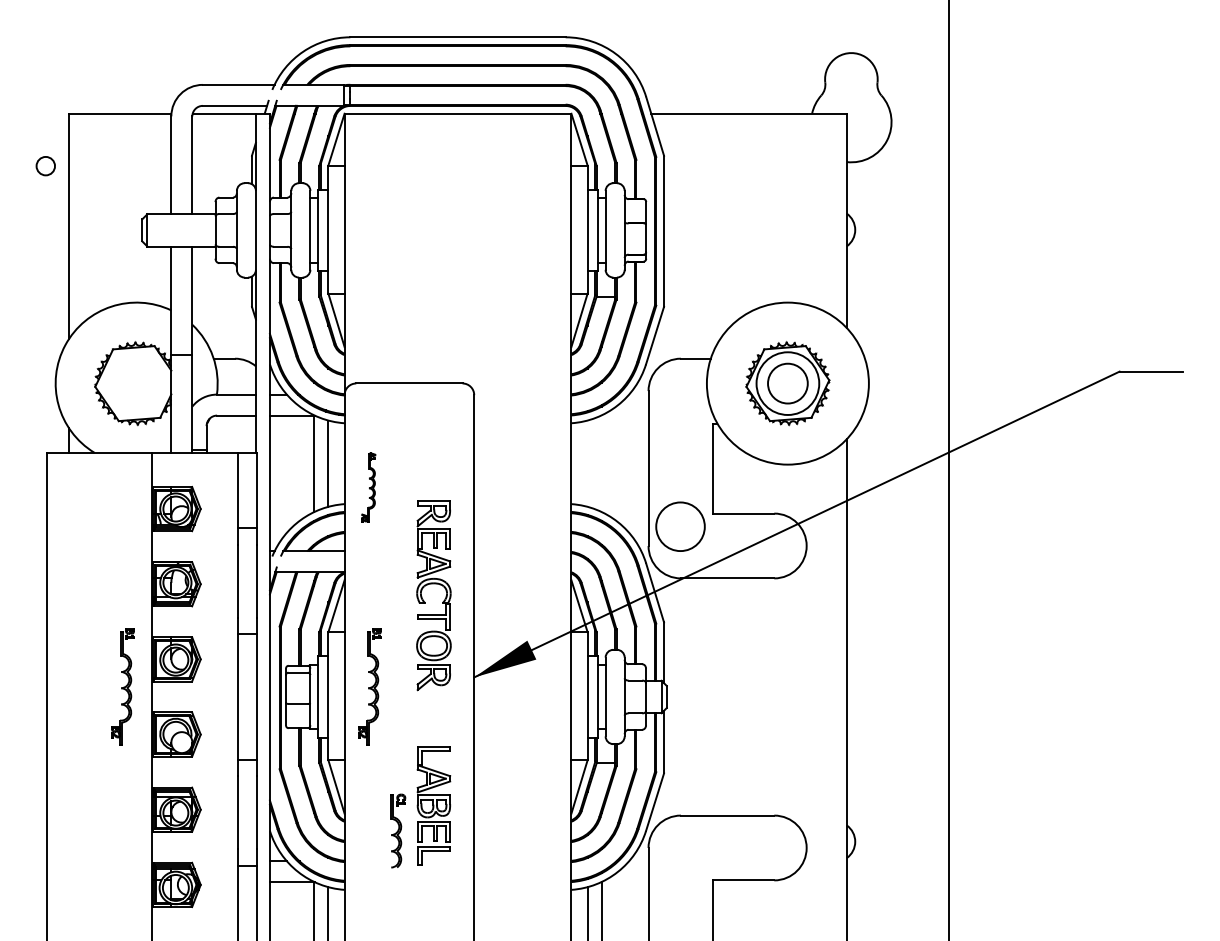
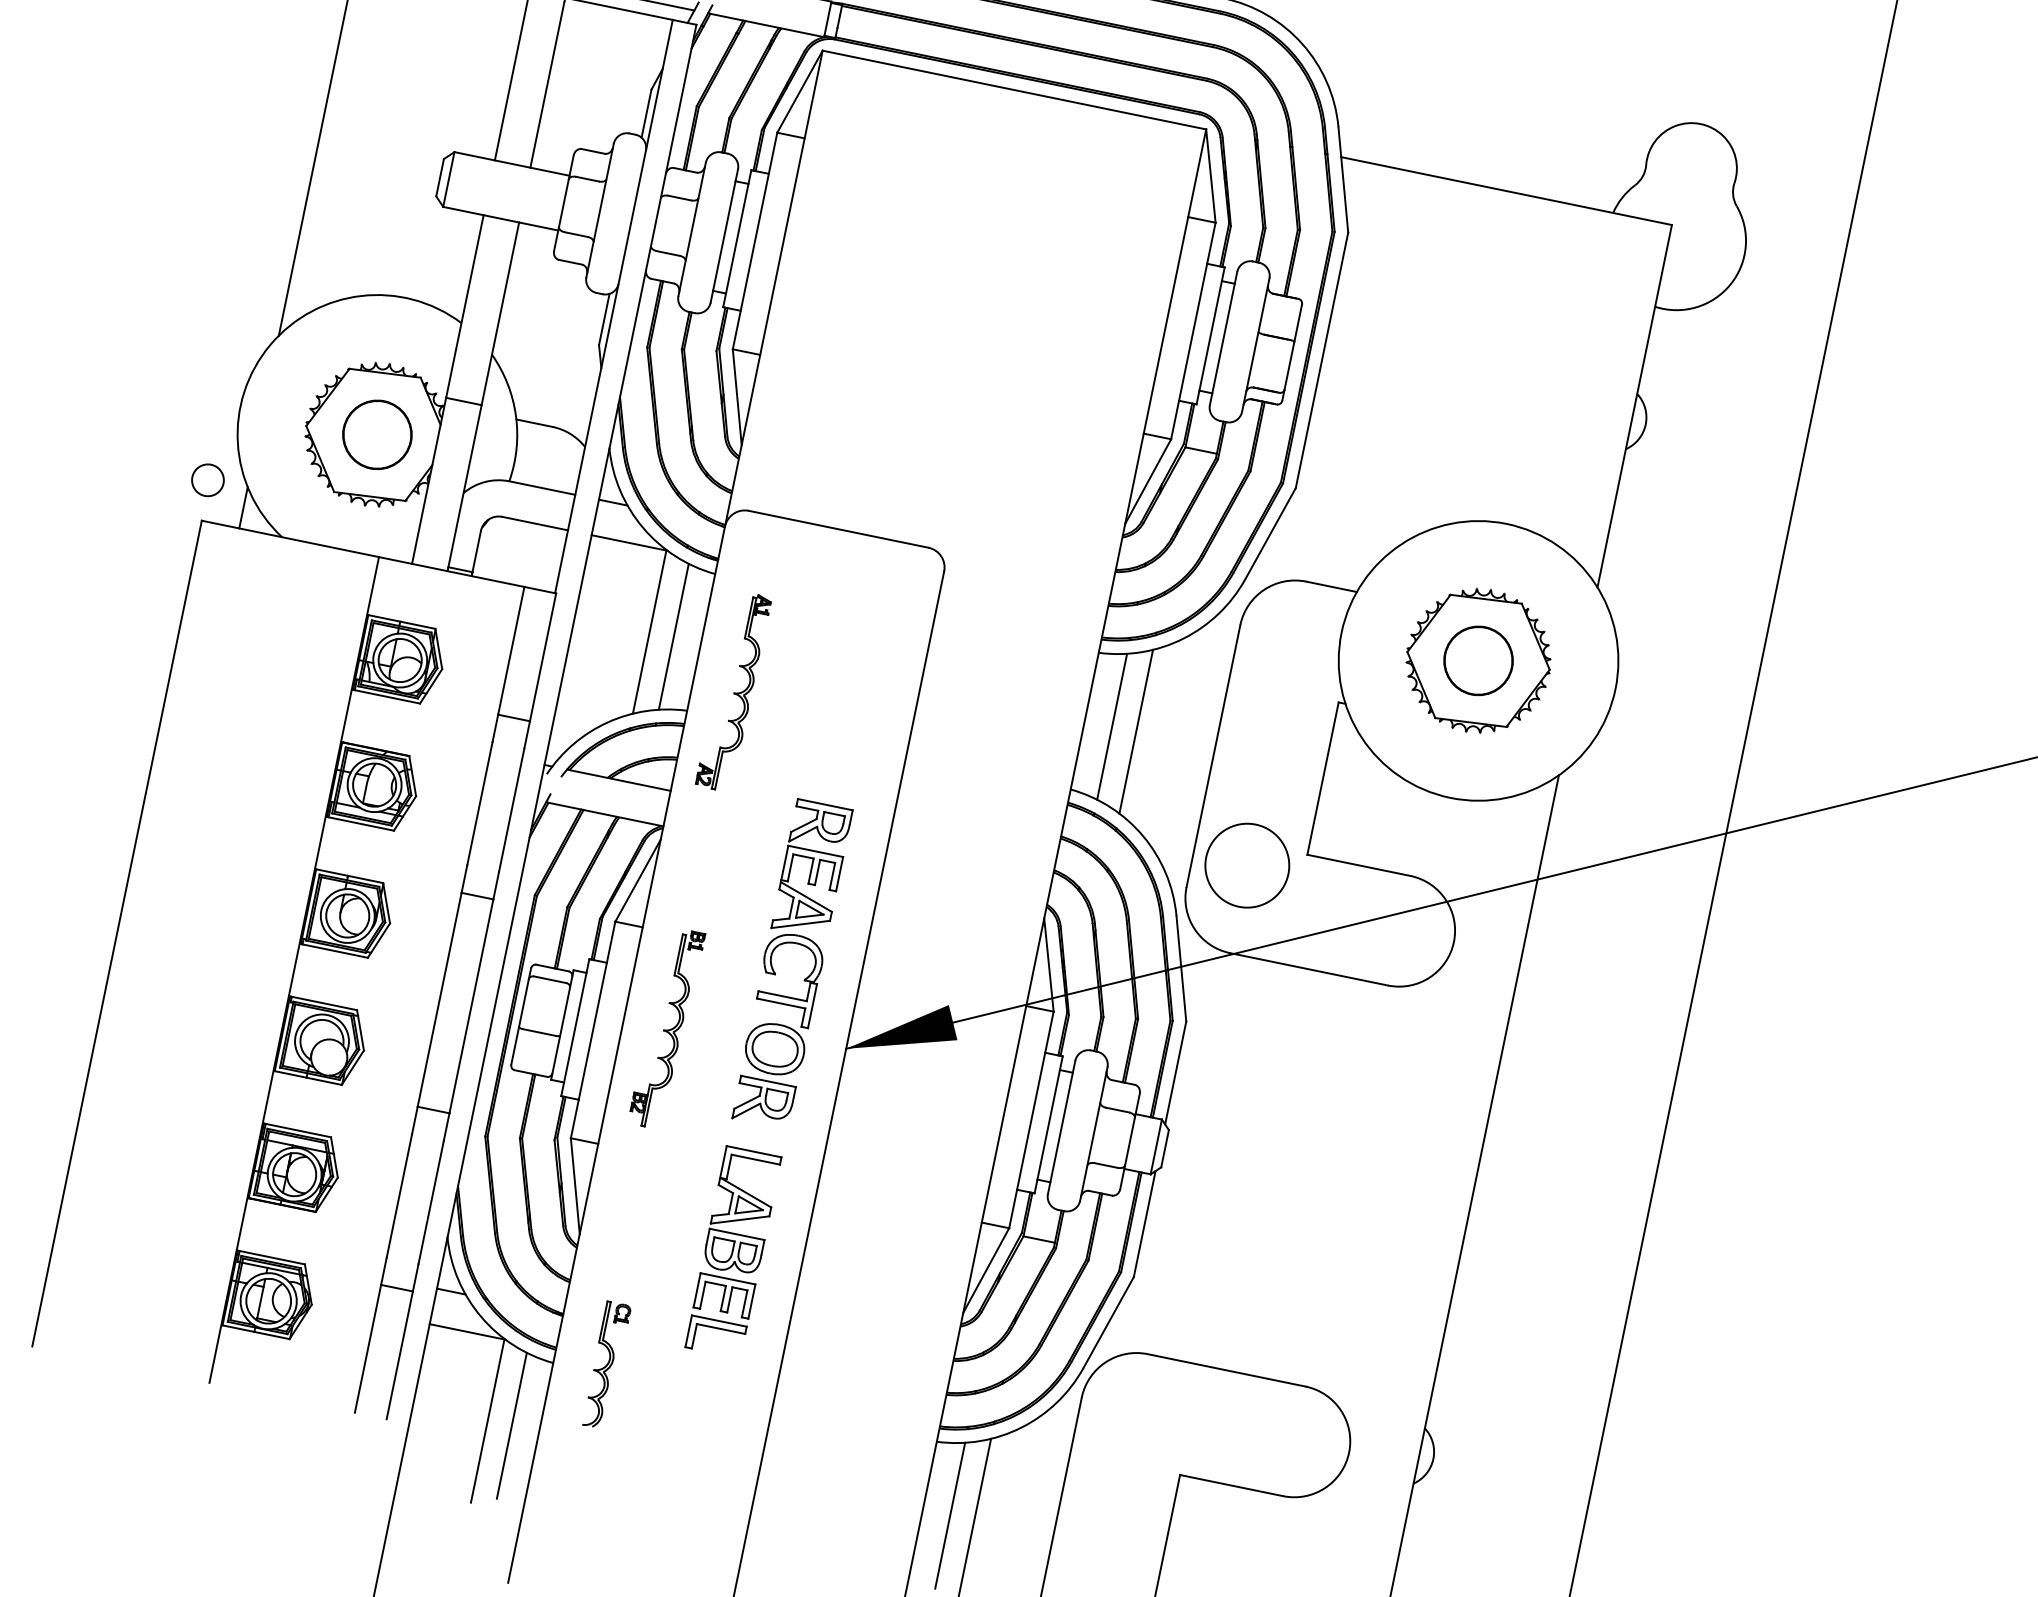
circle: (45, 166) -> (207, 480), moved
part: (136, 383) -> (377, 434), added
circle: (787, 383) -> (1477, 660), size x0.62
line: (587, 463) -> (1111, 726), added
line: (601, 463) -> (1135, 731), added
part: (368, 487) -> (733, 690), size x1.67
part: (424, 600) -> (774, 969), moved
part: (122, 686) -> (248, 942), removed
part: (398, 830) -> (607, 1364), moved

